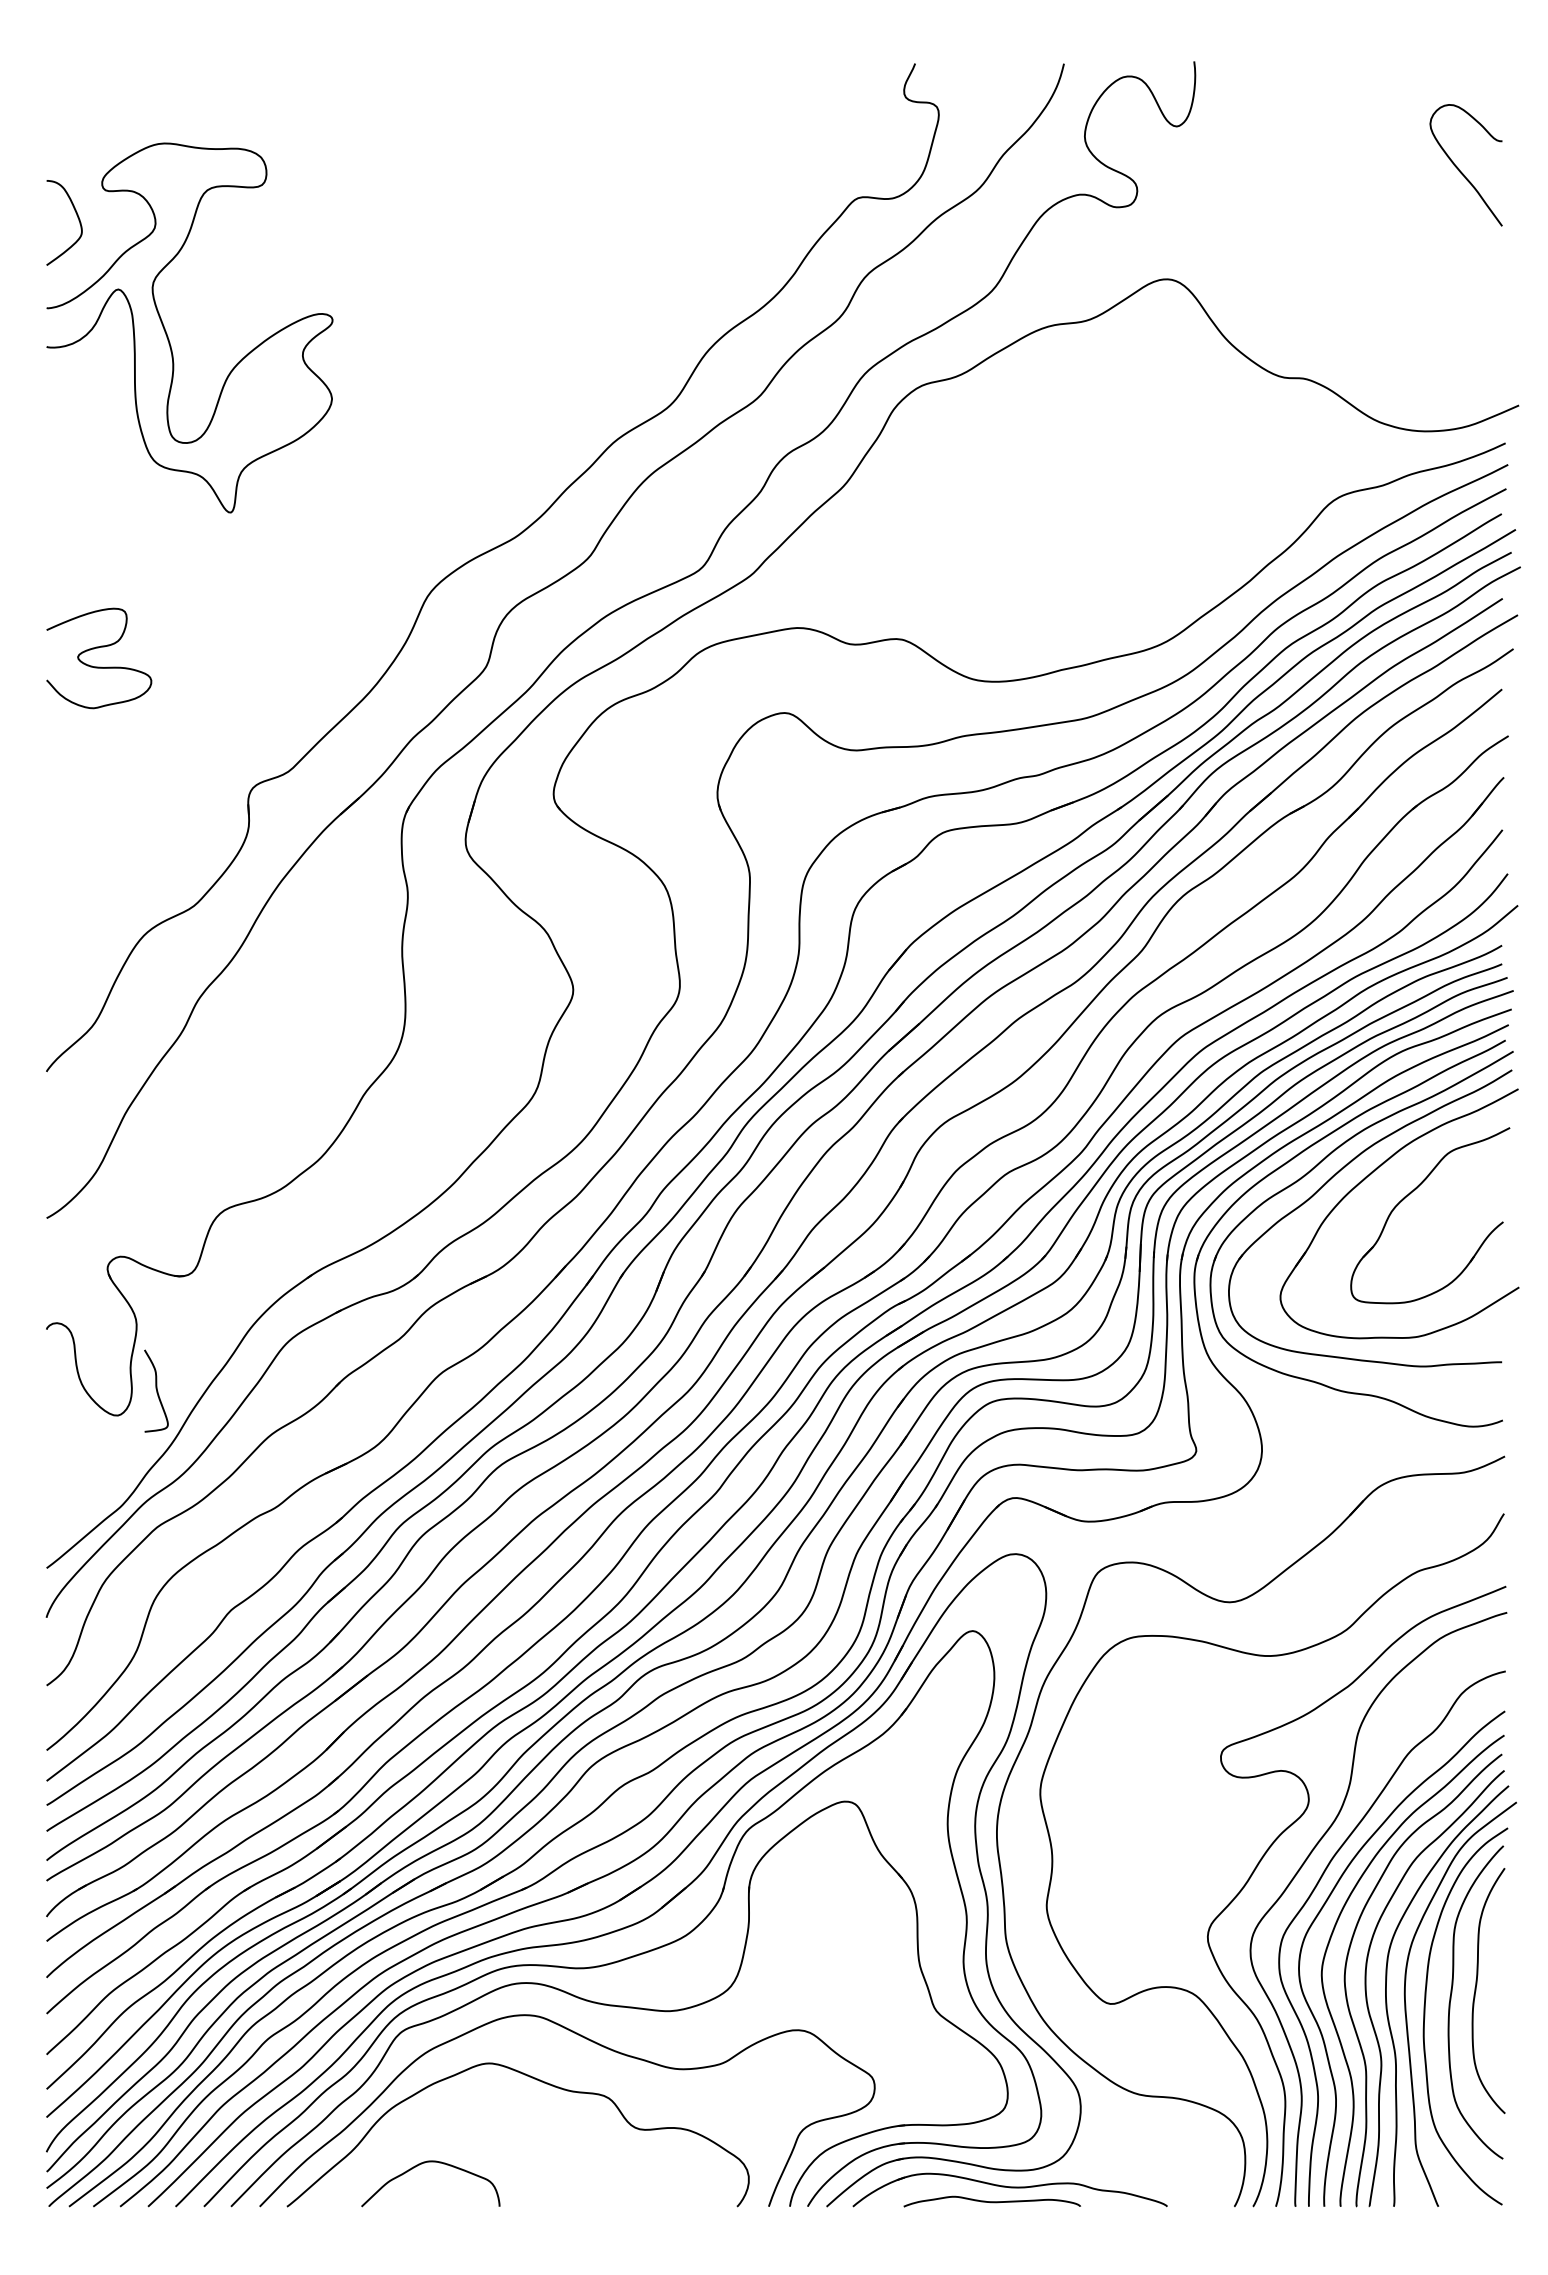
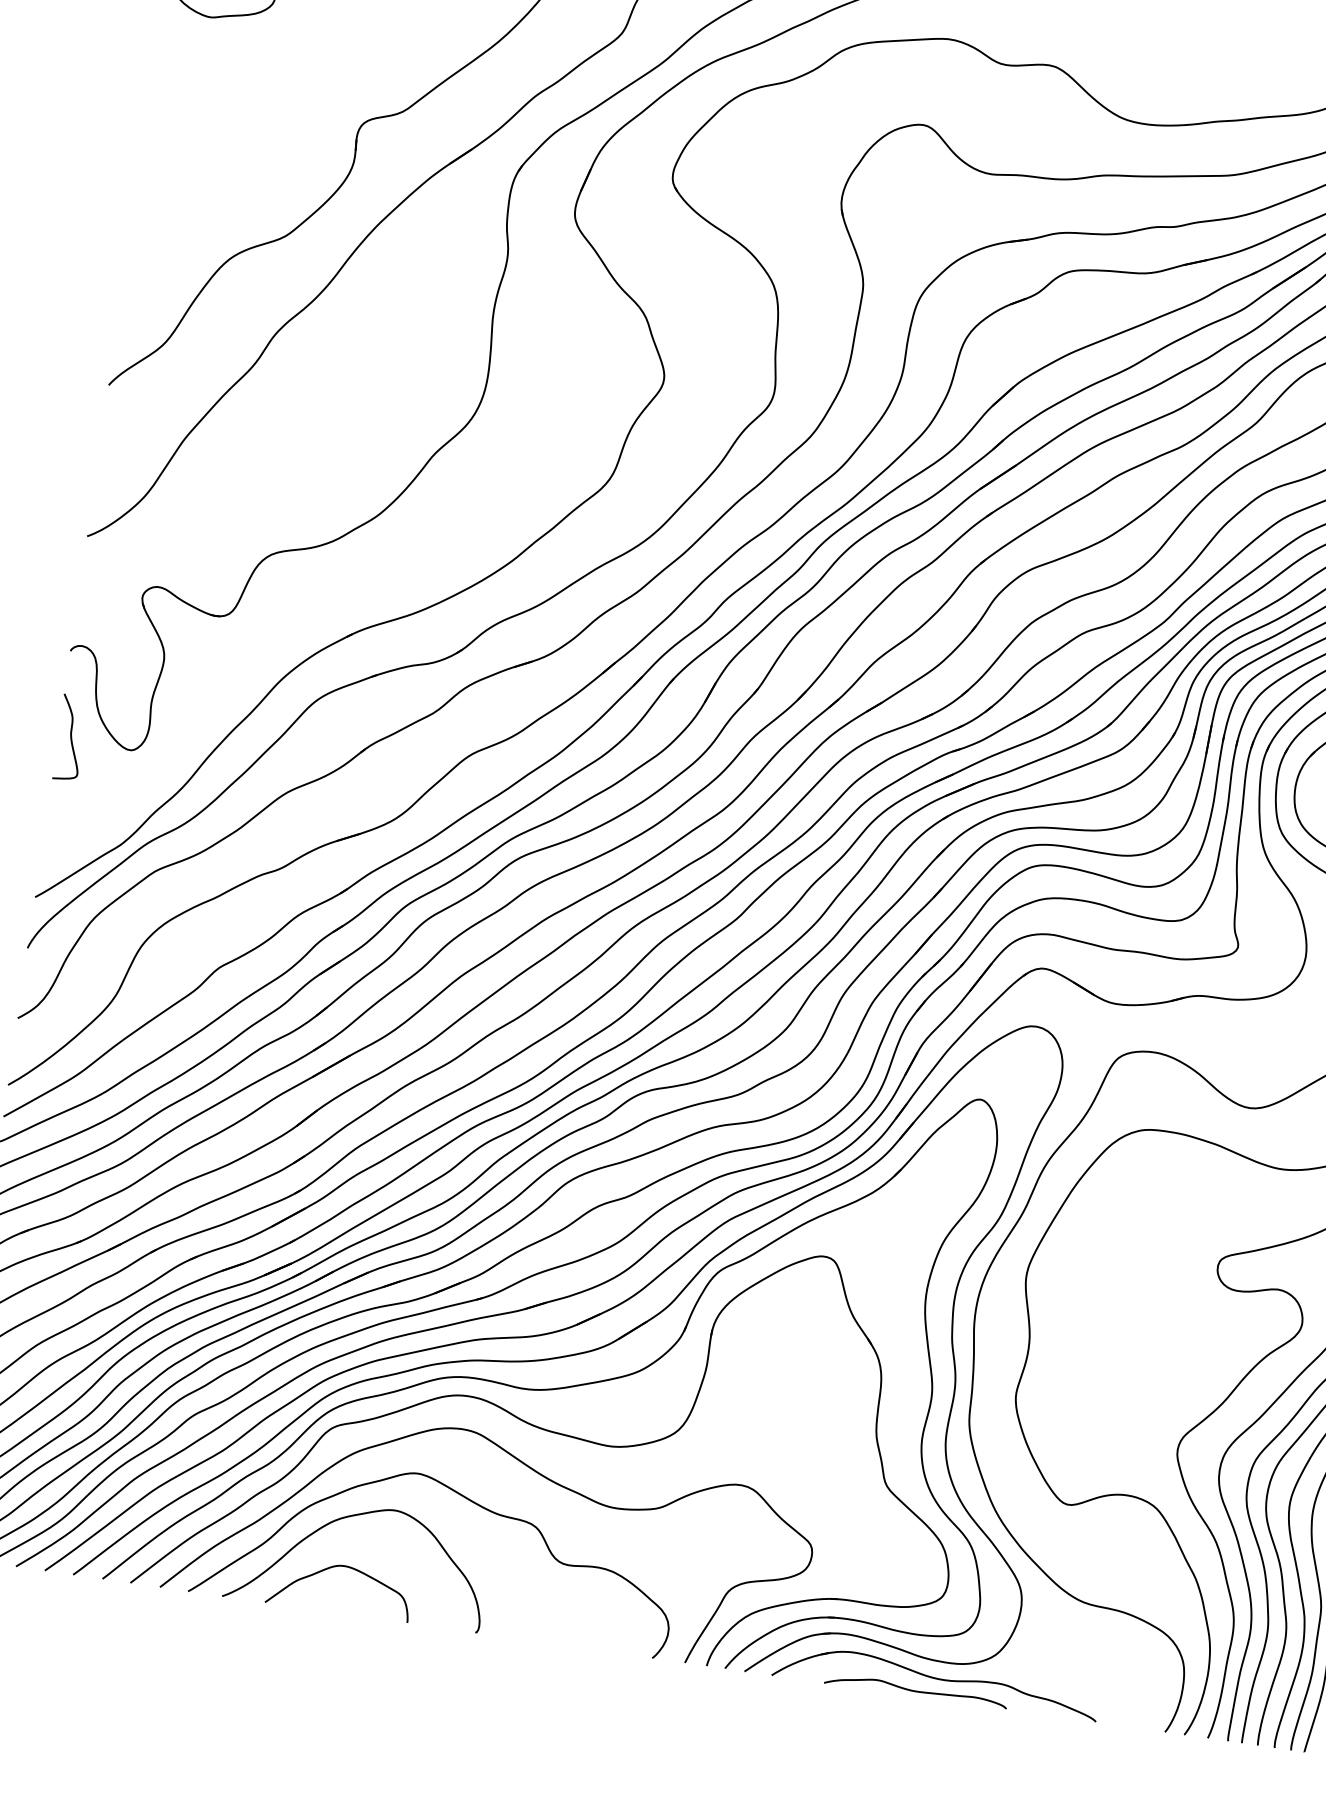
curve: (156, 1390) -> (70, 737), moved
curve: (430, 2114) -> (349, 1517), added

